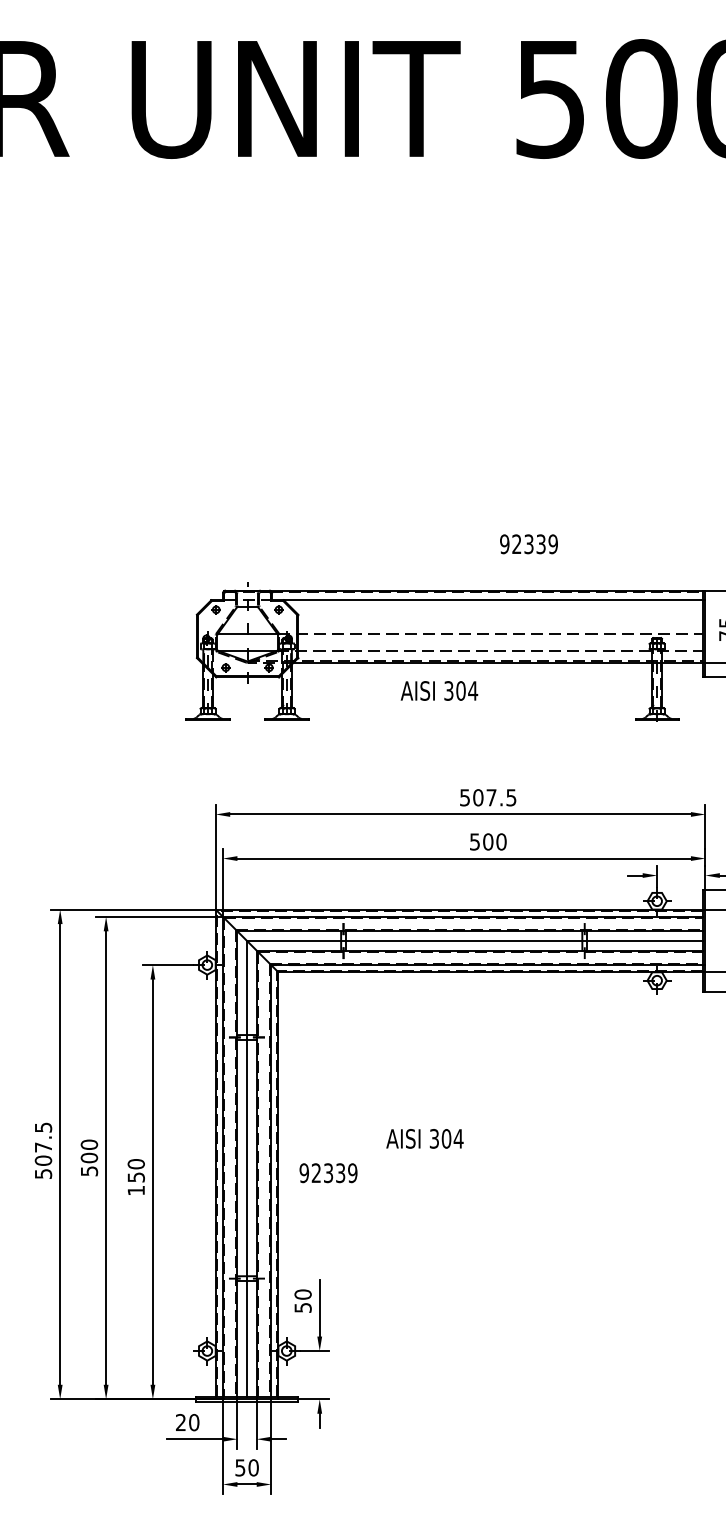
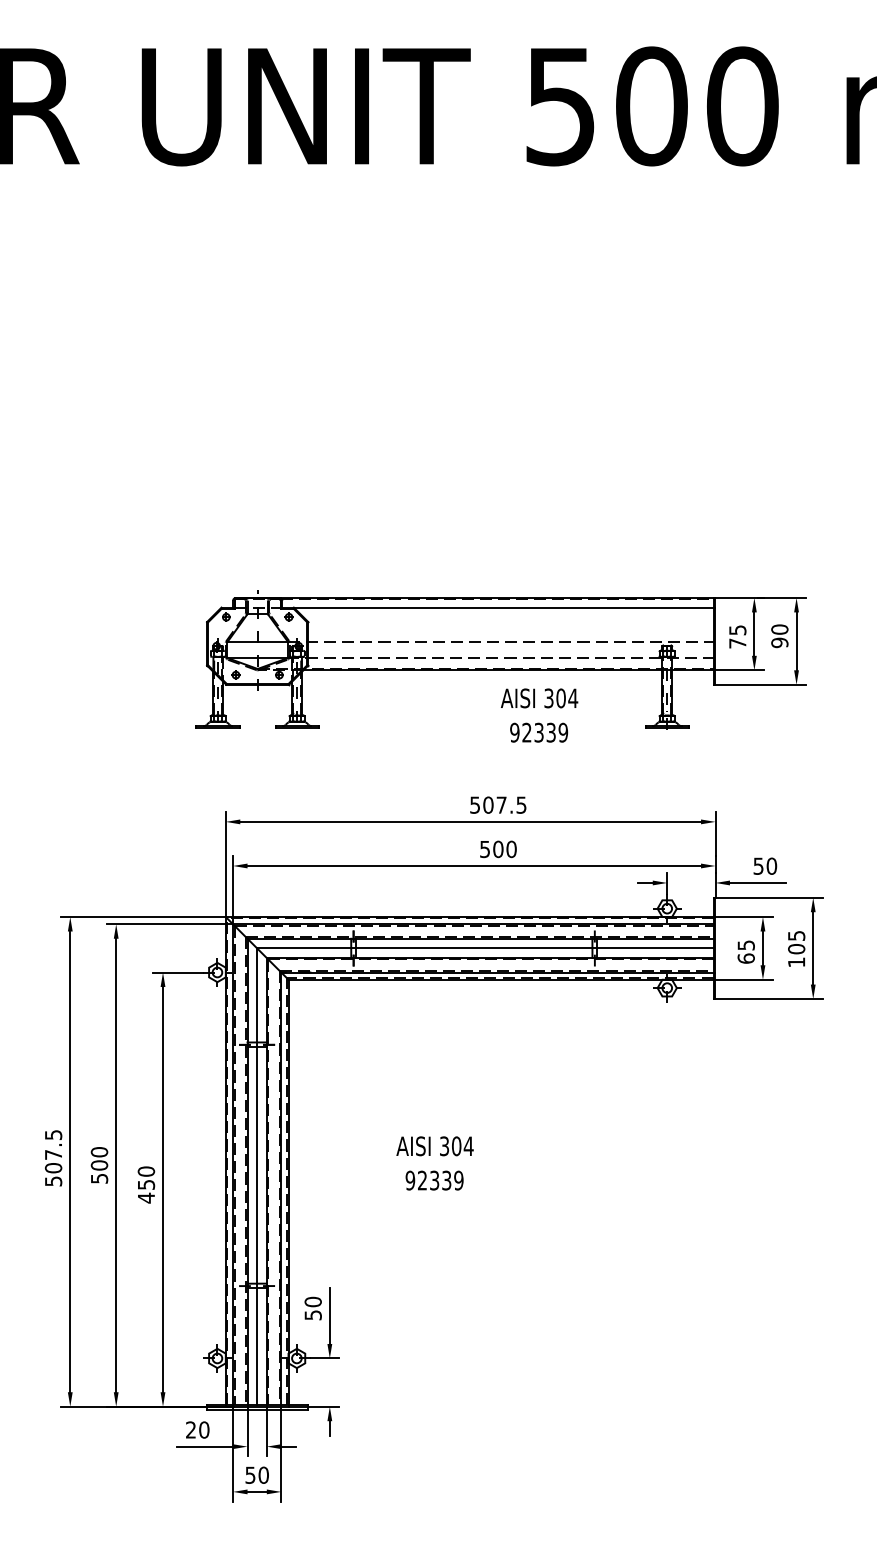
text: (529, 544) -> (539, 732), moved
text: (439, 691) -> (539, 698), moved
text: (328, 1173) -> (434, 1180), moved
text: (136, 1190) -> (146, 1197), 150 -> 450

